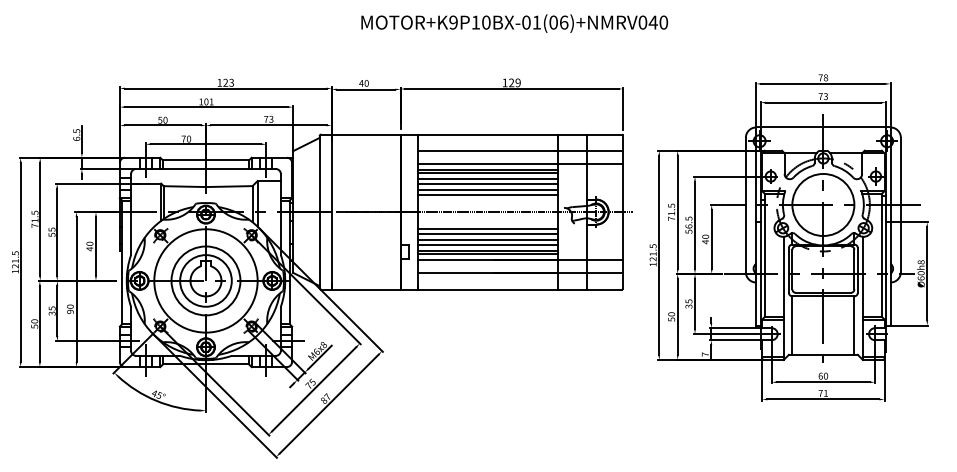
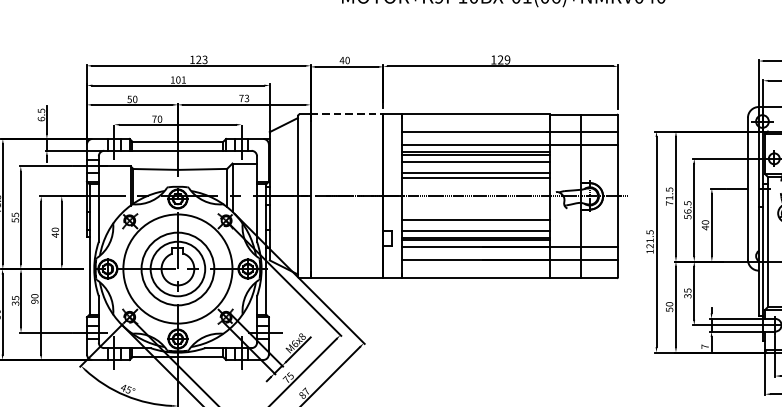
line: (366, 134) -> (347, 114), solid -> dashed
line: (487, 184) -> (475, 167), removed
line: (487, 229) -> (475, 214), removed
line: (487, 239) -> (475, 225), removed

